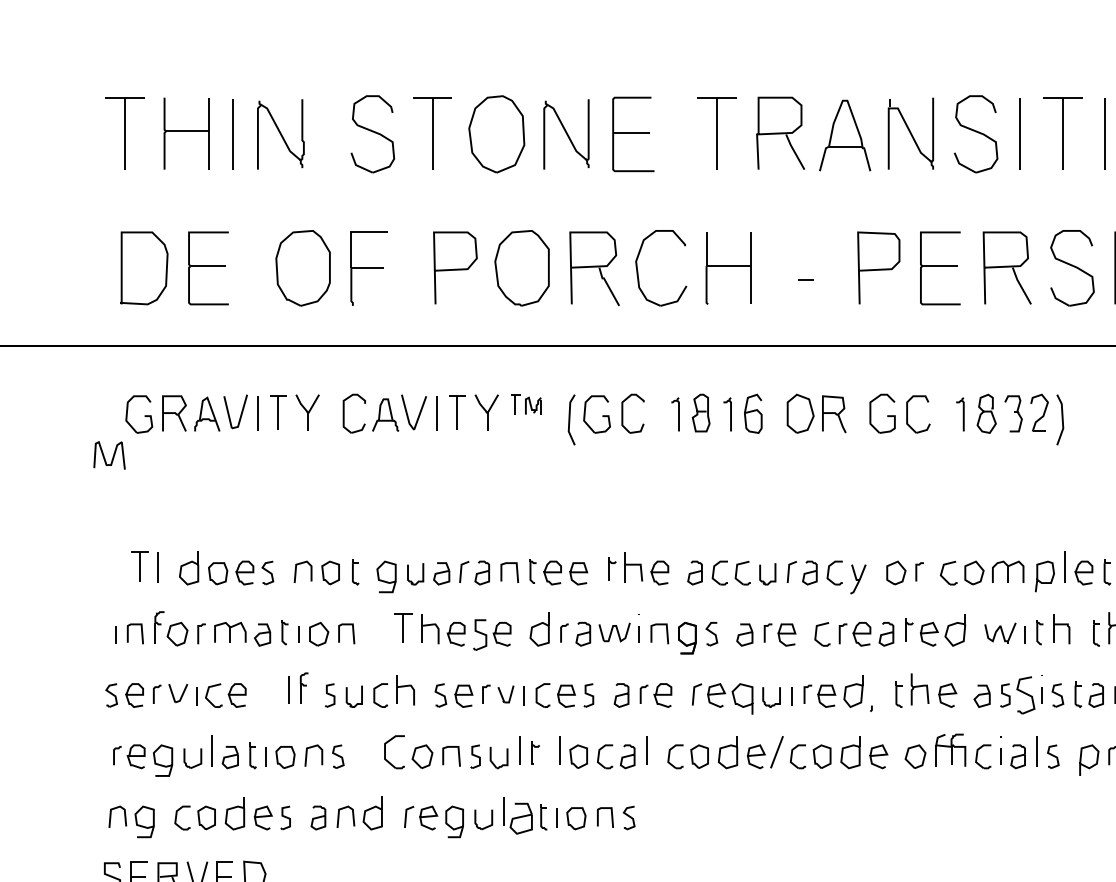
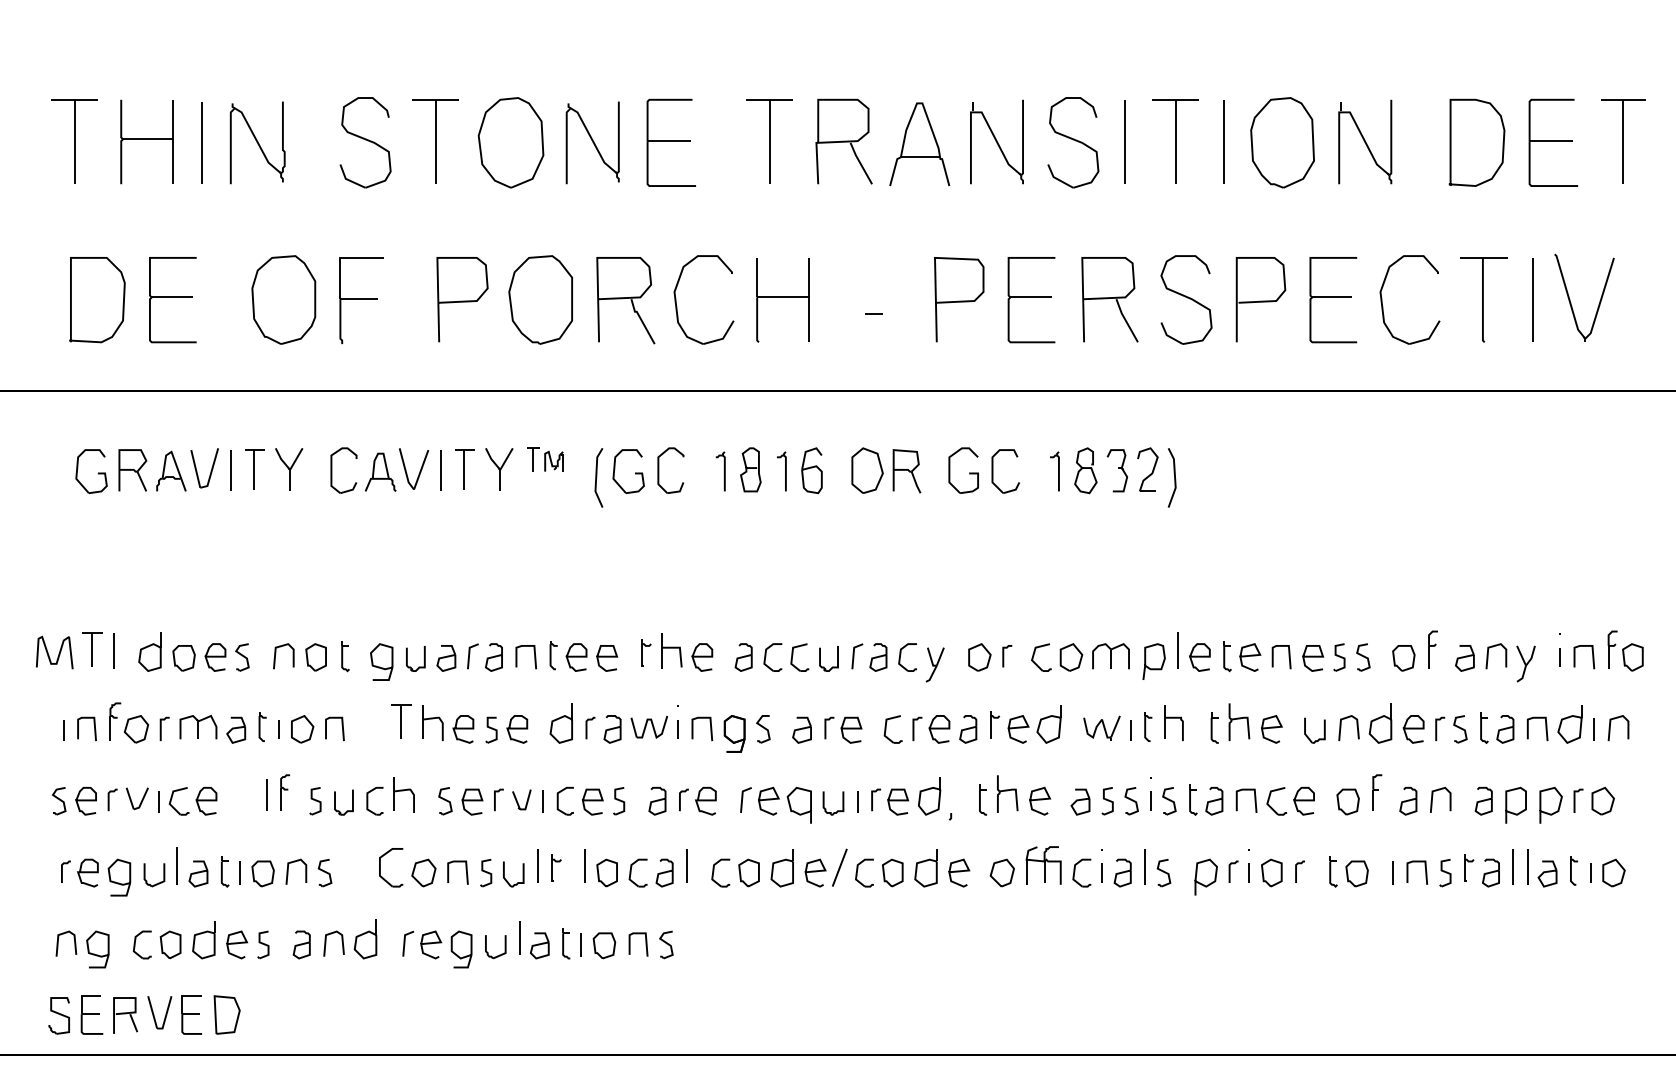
curve: (112, 456) -> (58, 653), moved
part: (480, 634) -> (491, 729), size x0.71
part: (1025, 695) -> (1131, 801), size x0.62
part: (521, 818) -> (539, 945), size x0.71

